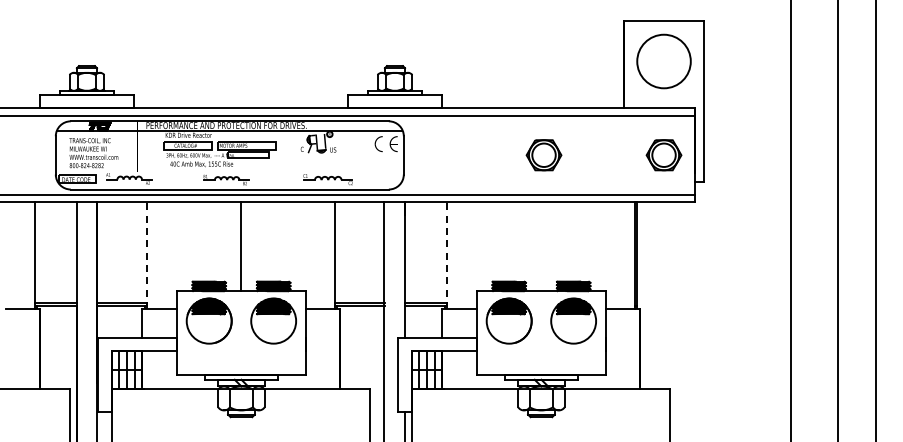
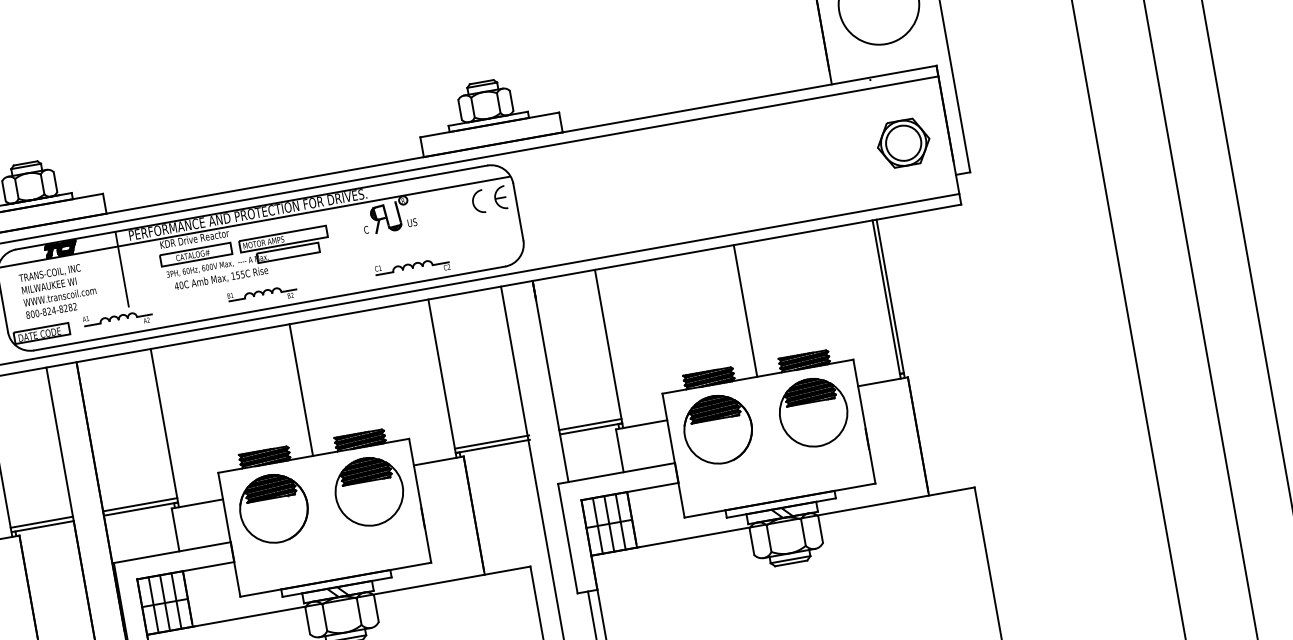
part: (543, 155) -> (725, 175), removed
line: (540, 246) -> (744, 310), added
line: (147, 255) -> (165, 427), dashed -> solid
line: (447, 255) -> (609, 348), dashed -> solid

